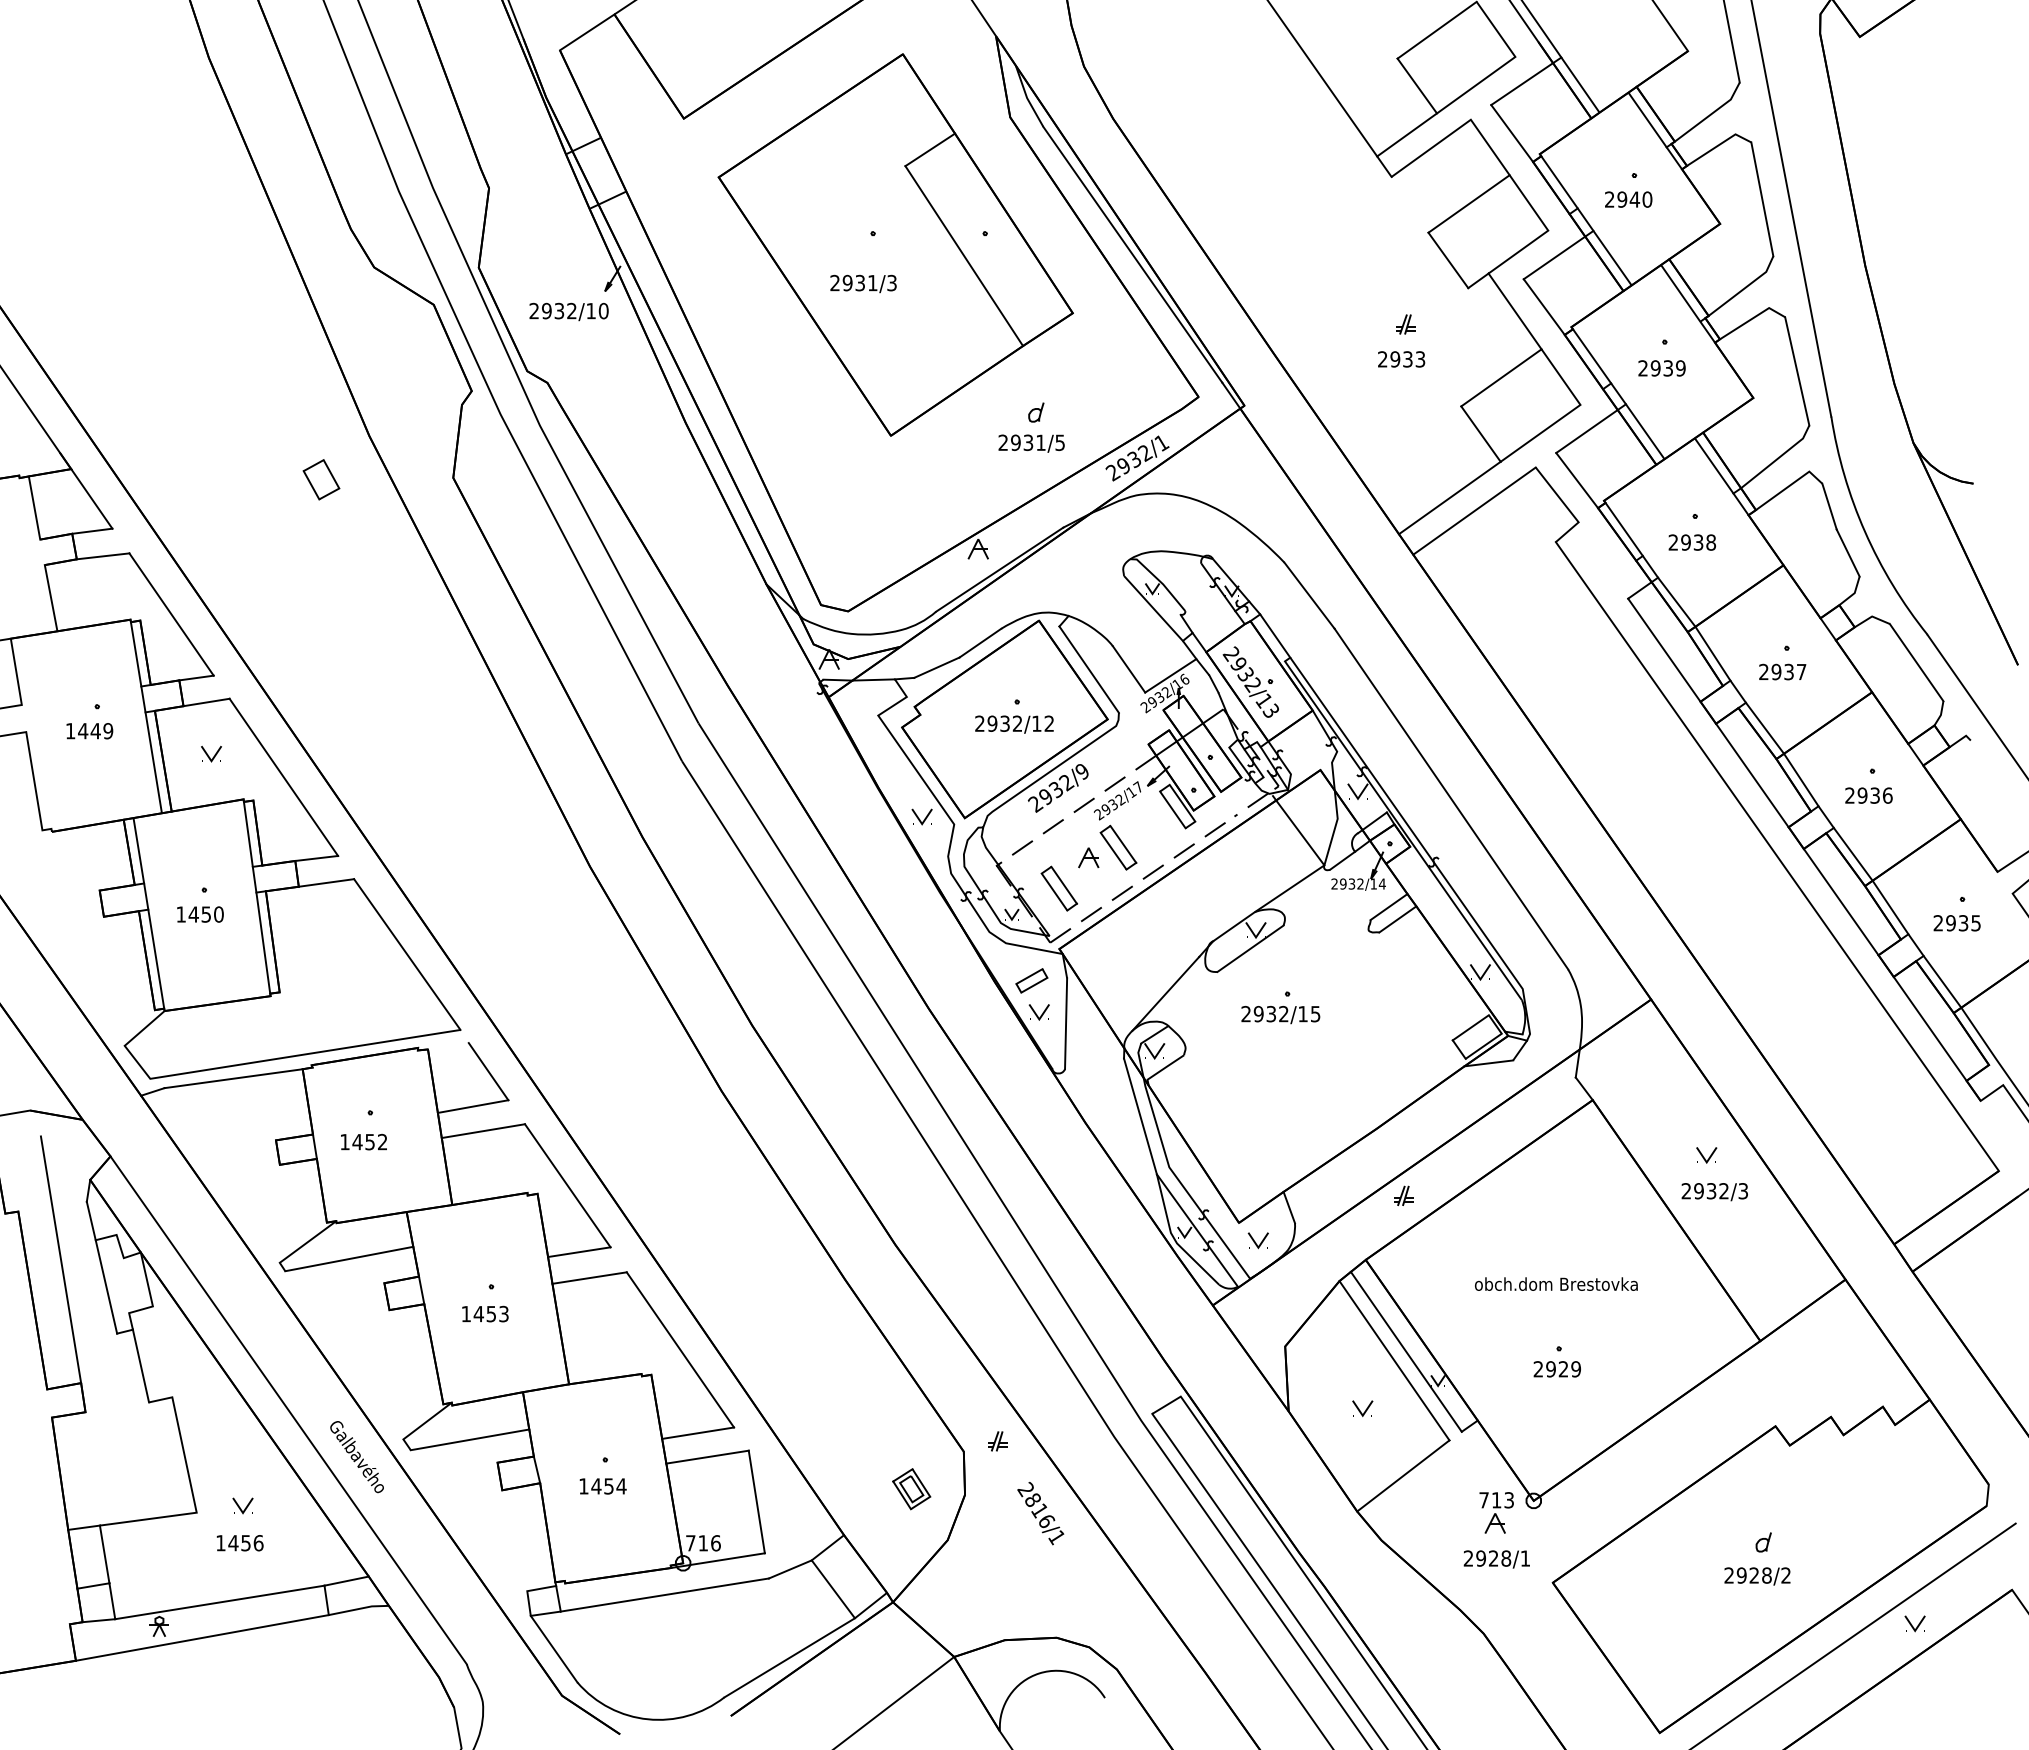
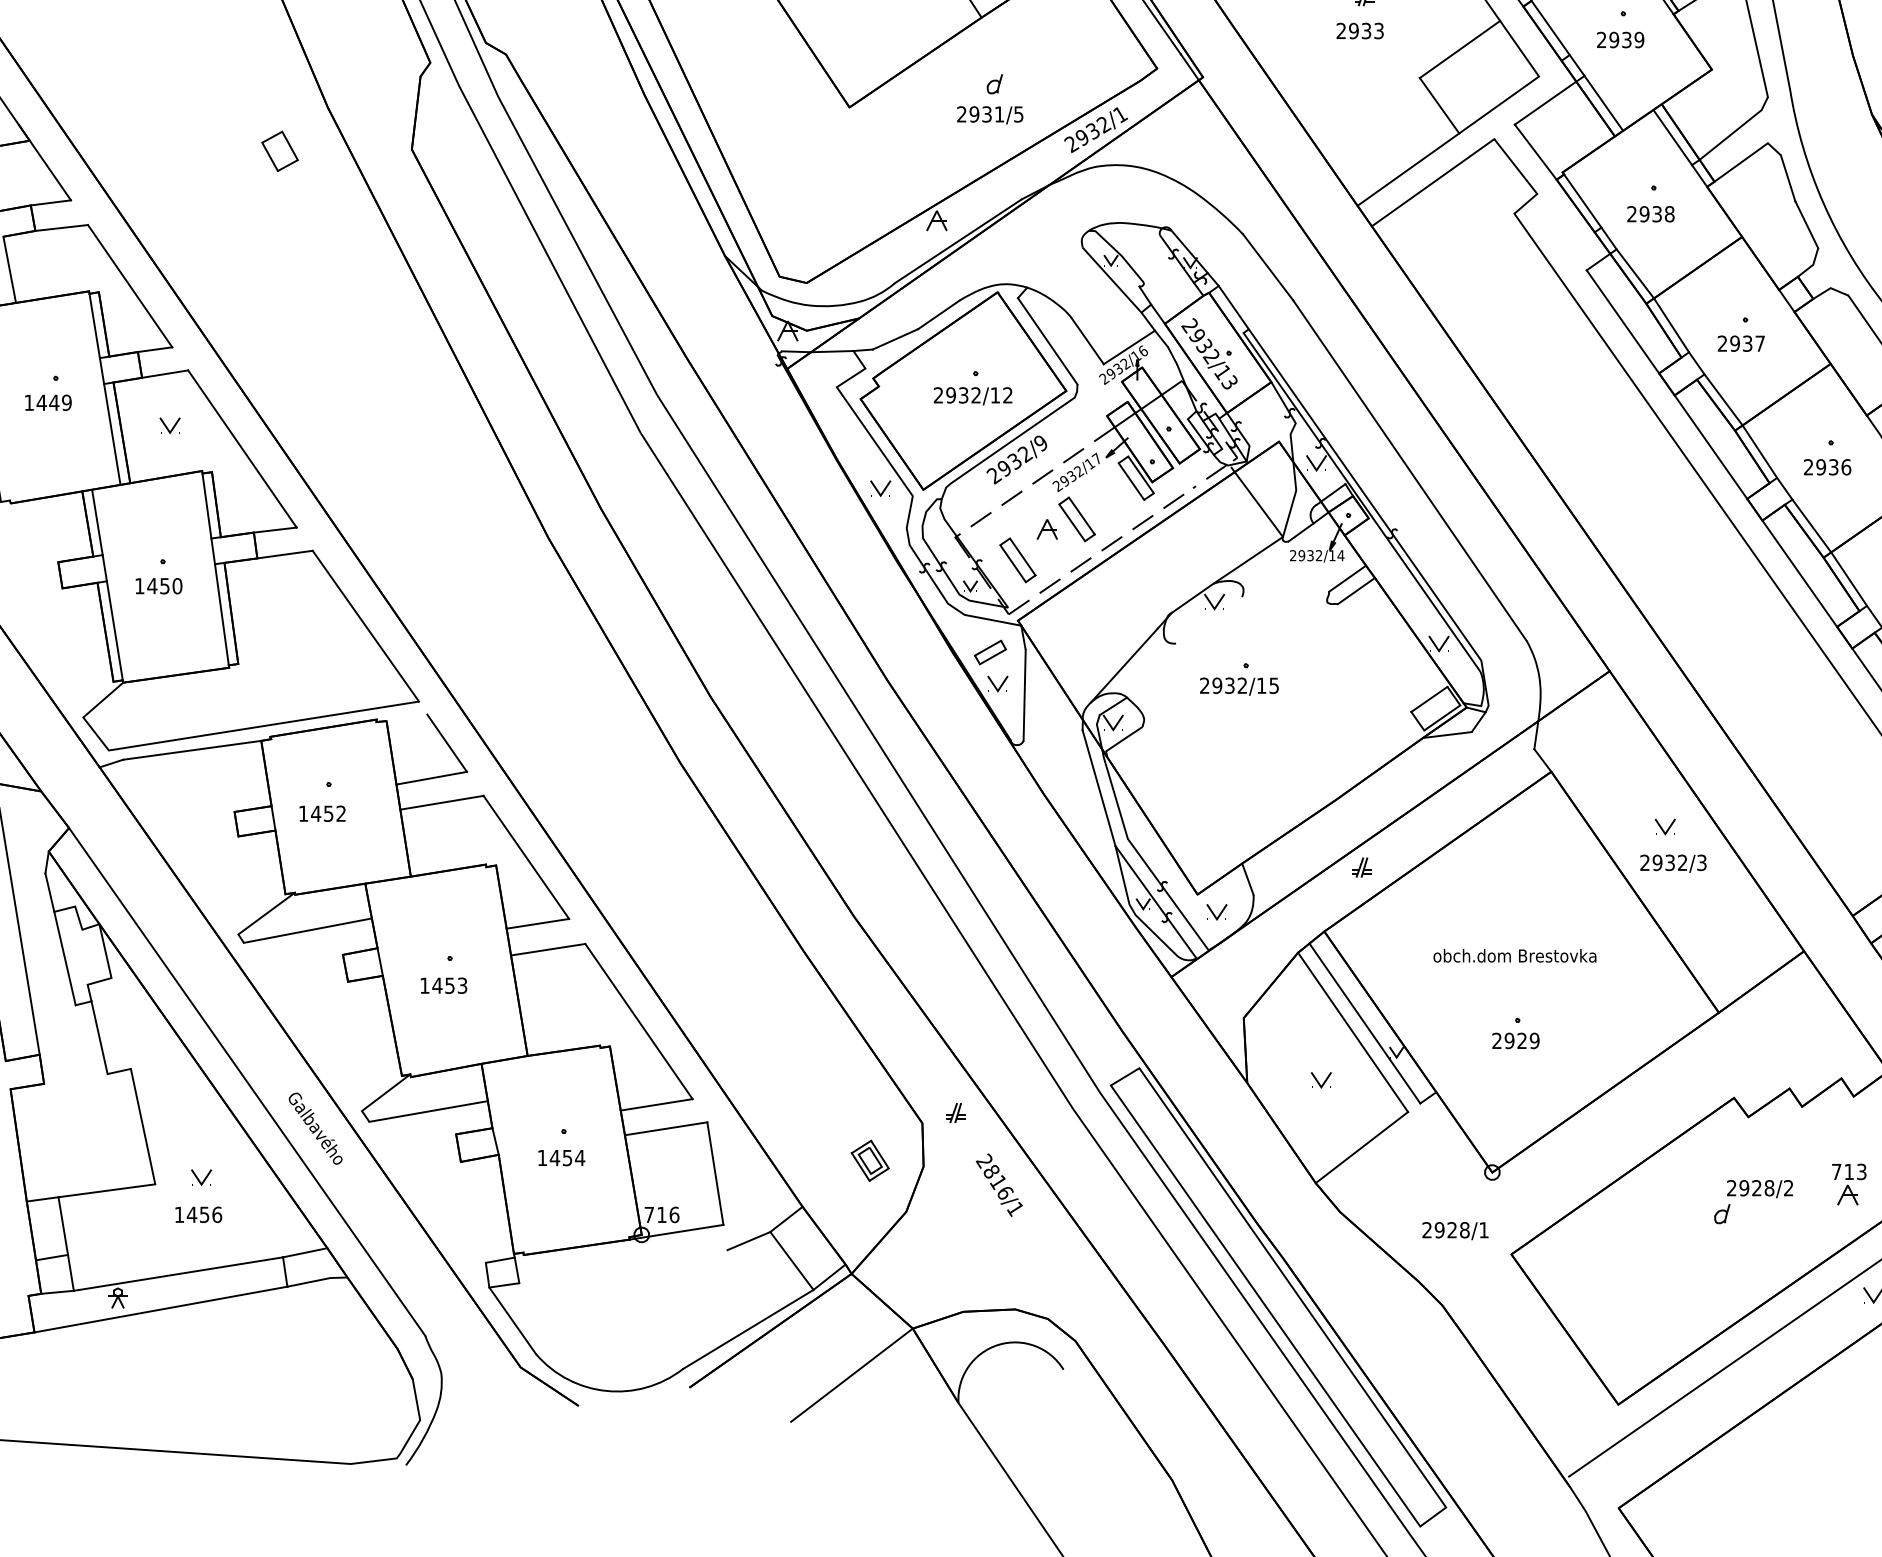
line: (1250, 948) -> (1209, 620), removed
part: (1496, 1512) -> (1849, 1184), moved
text: (1757, 1576) -> (1760, 1189), moved
line: (664, 1594) -> (623, 1266), removed

